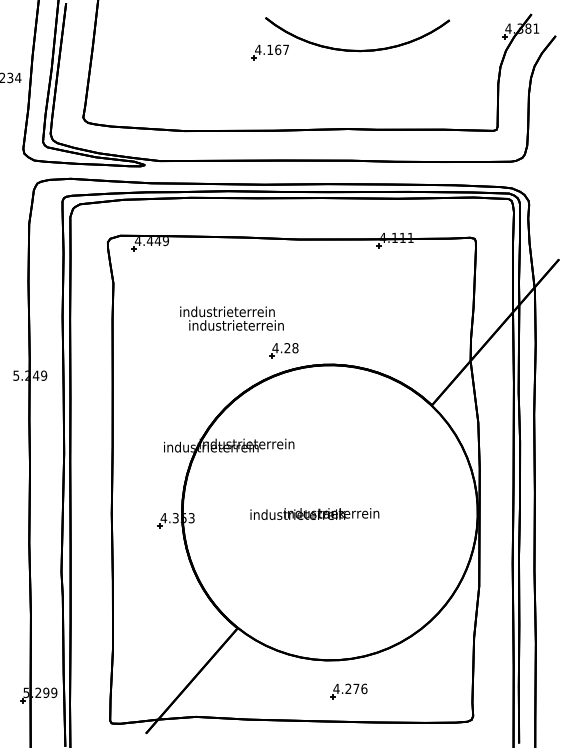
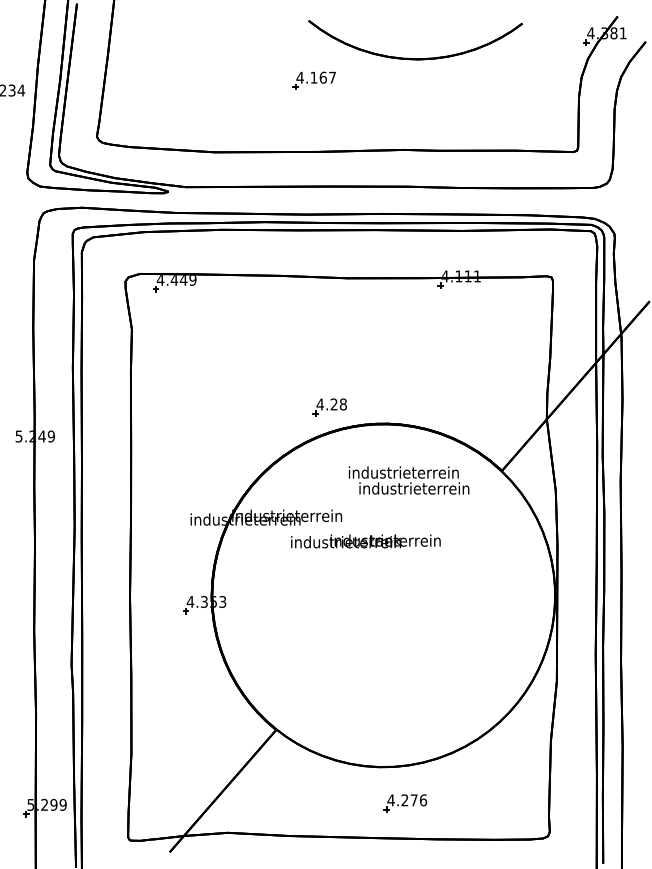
part: (269, 52) -> (313, 80), moved
text: (231, 318) -> (408, 480), moved
text: (314, 513) -> (365, 540), moved

